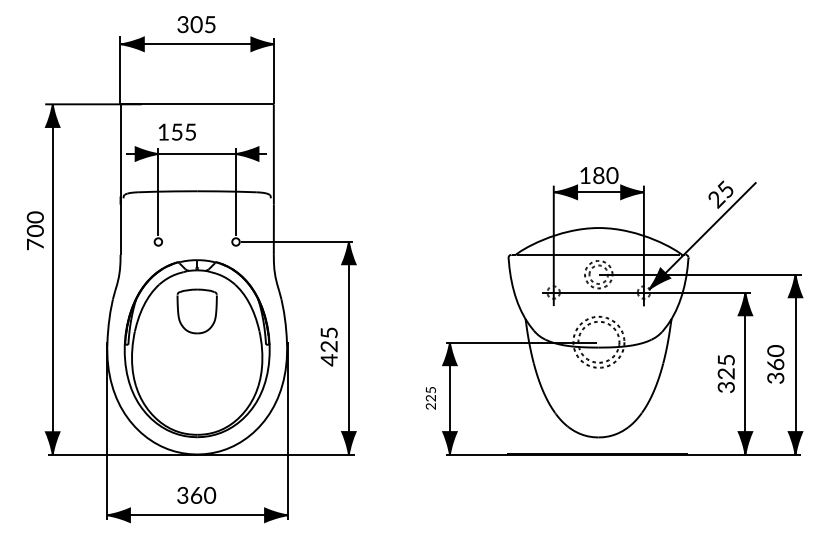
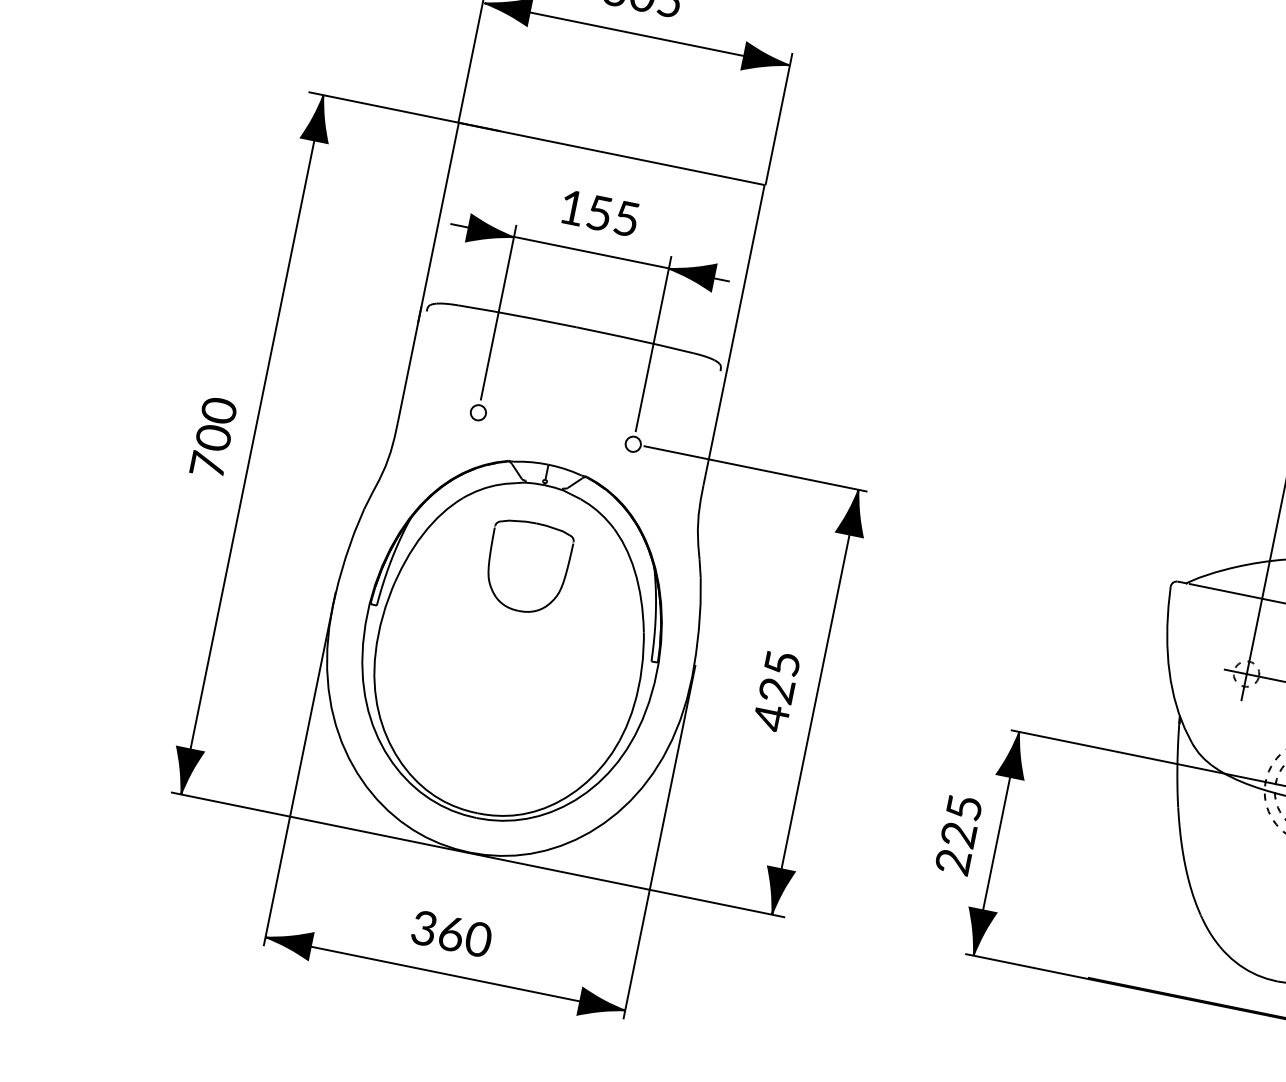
part: (177, 131) -> (600, 212), moved
part: (34, 230) -> (211, 436), moved
part: (430, 398) -> (957, 835), size x1.67

